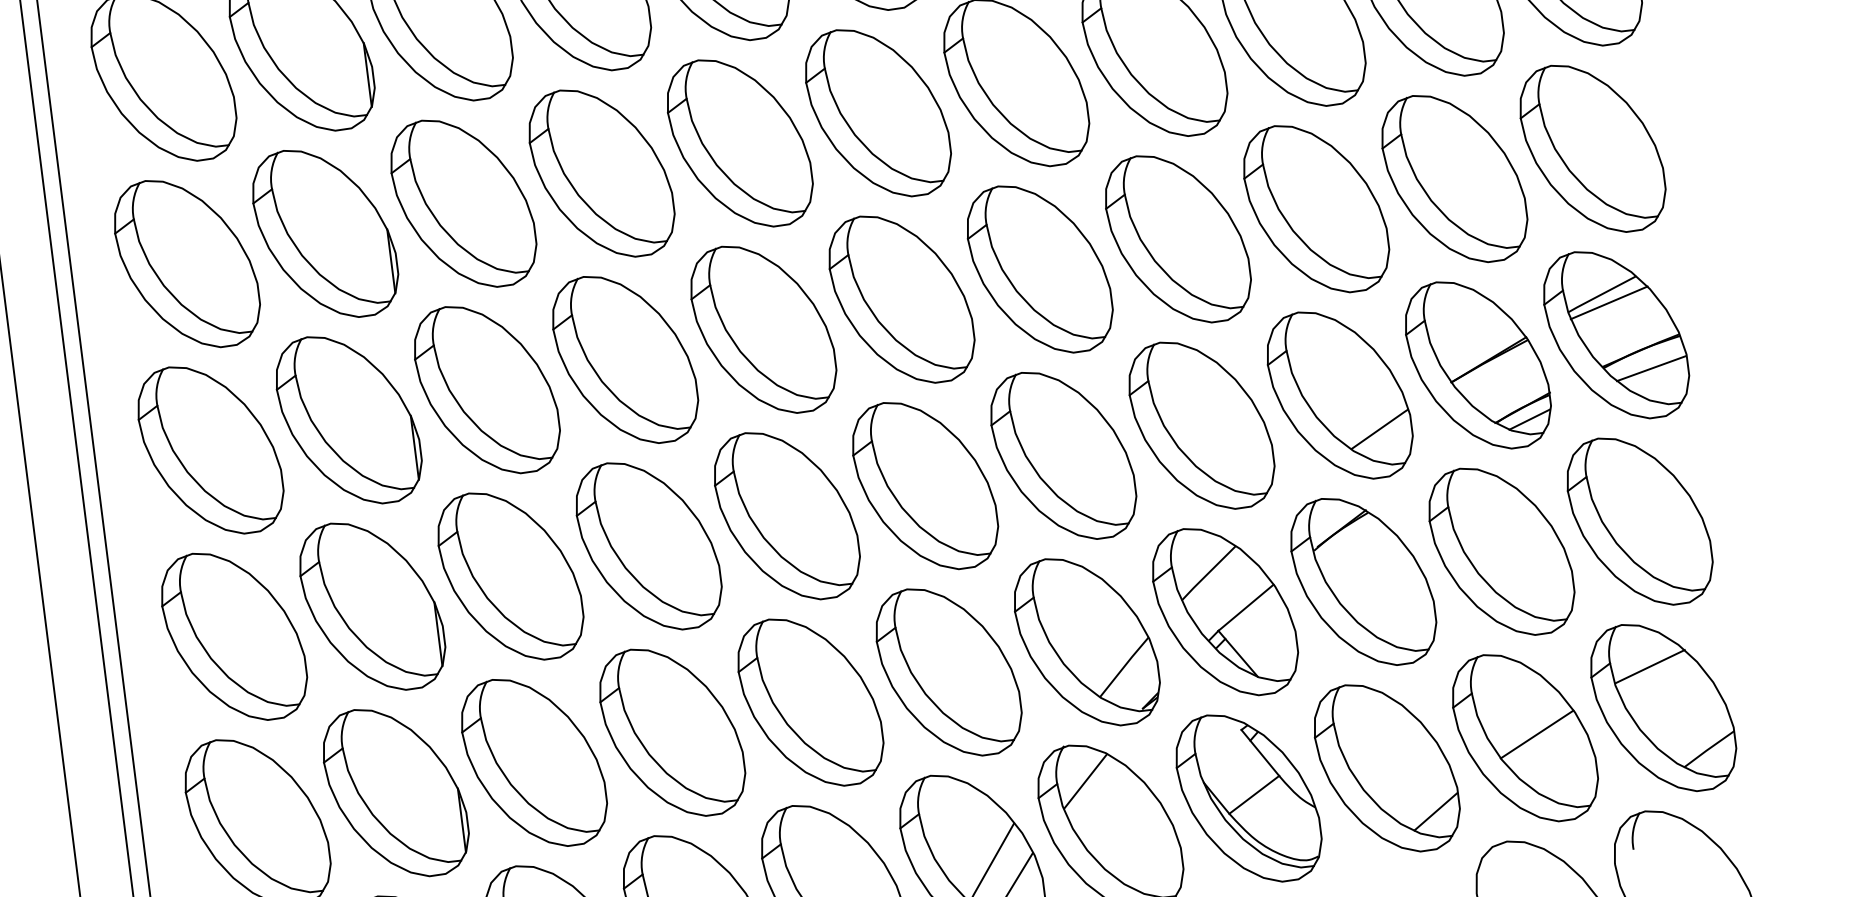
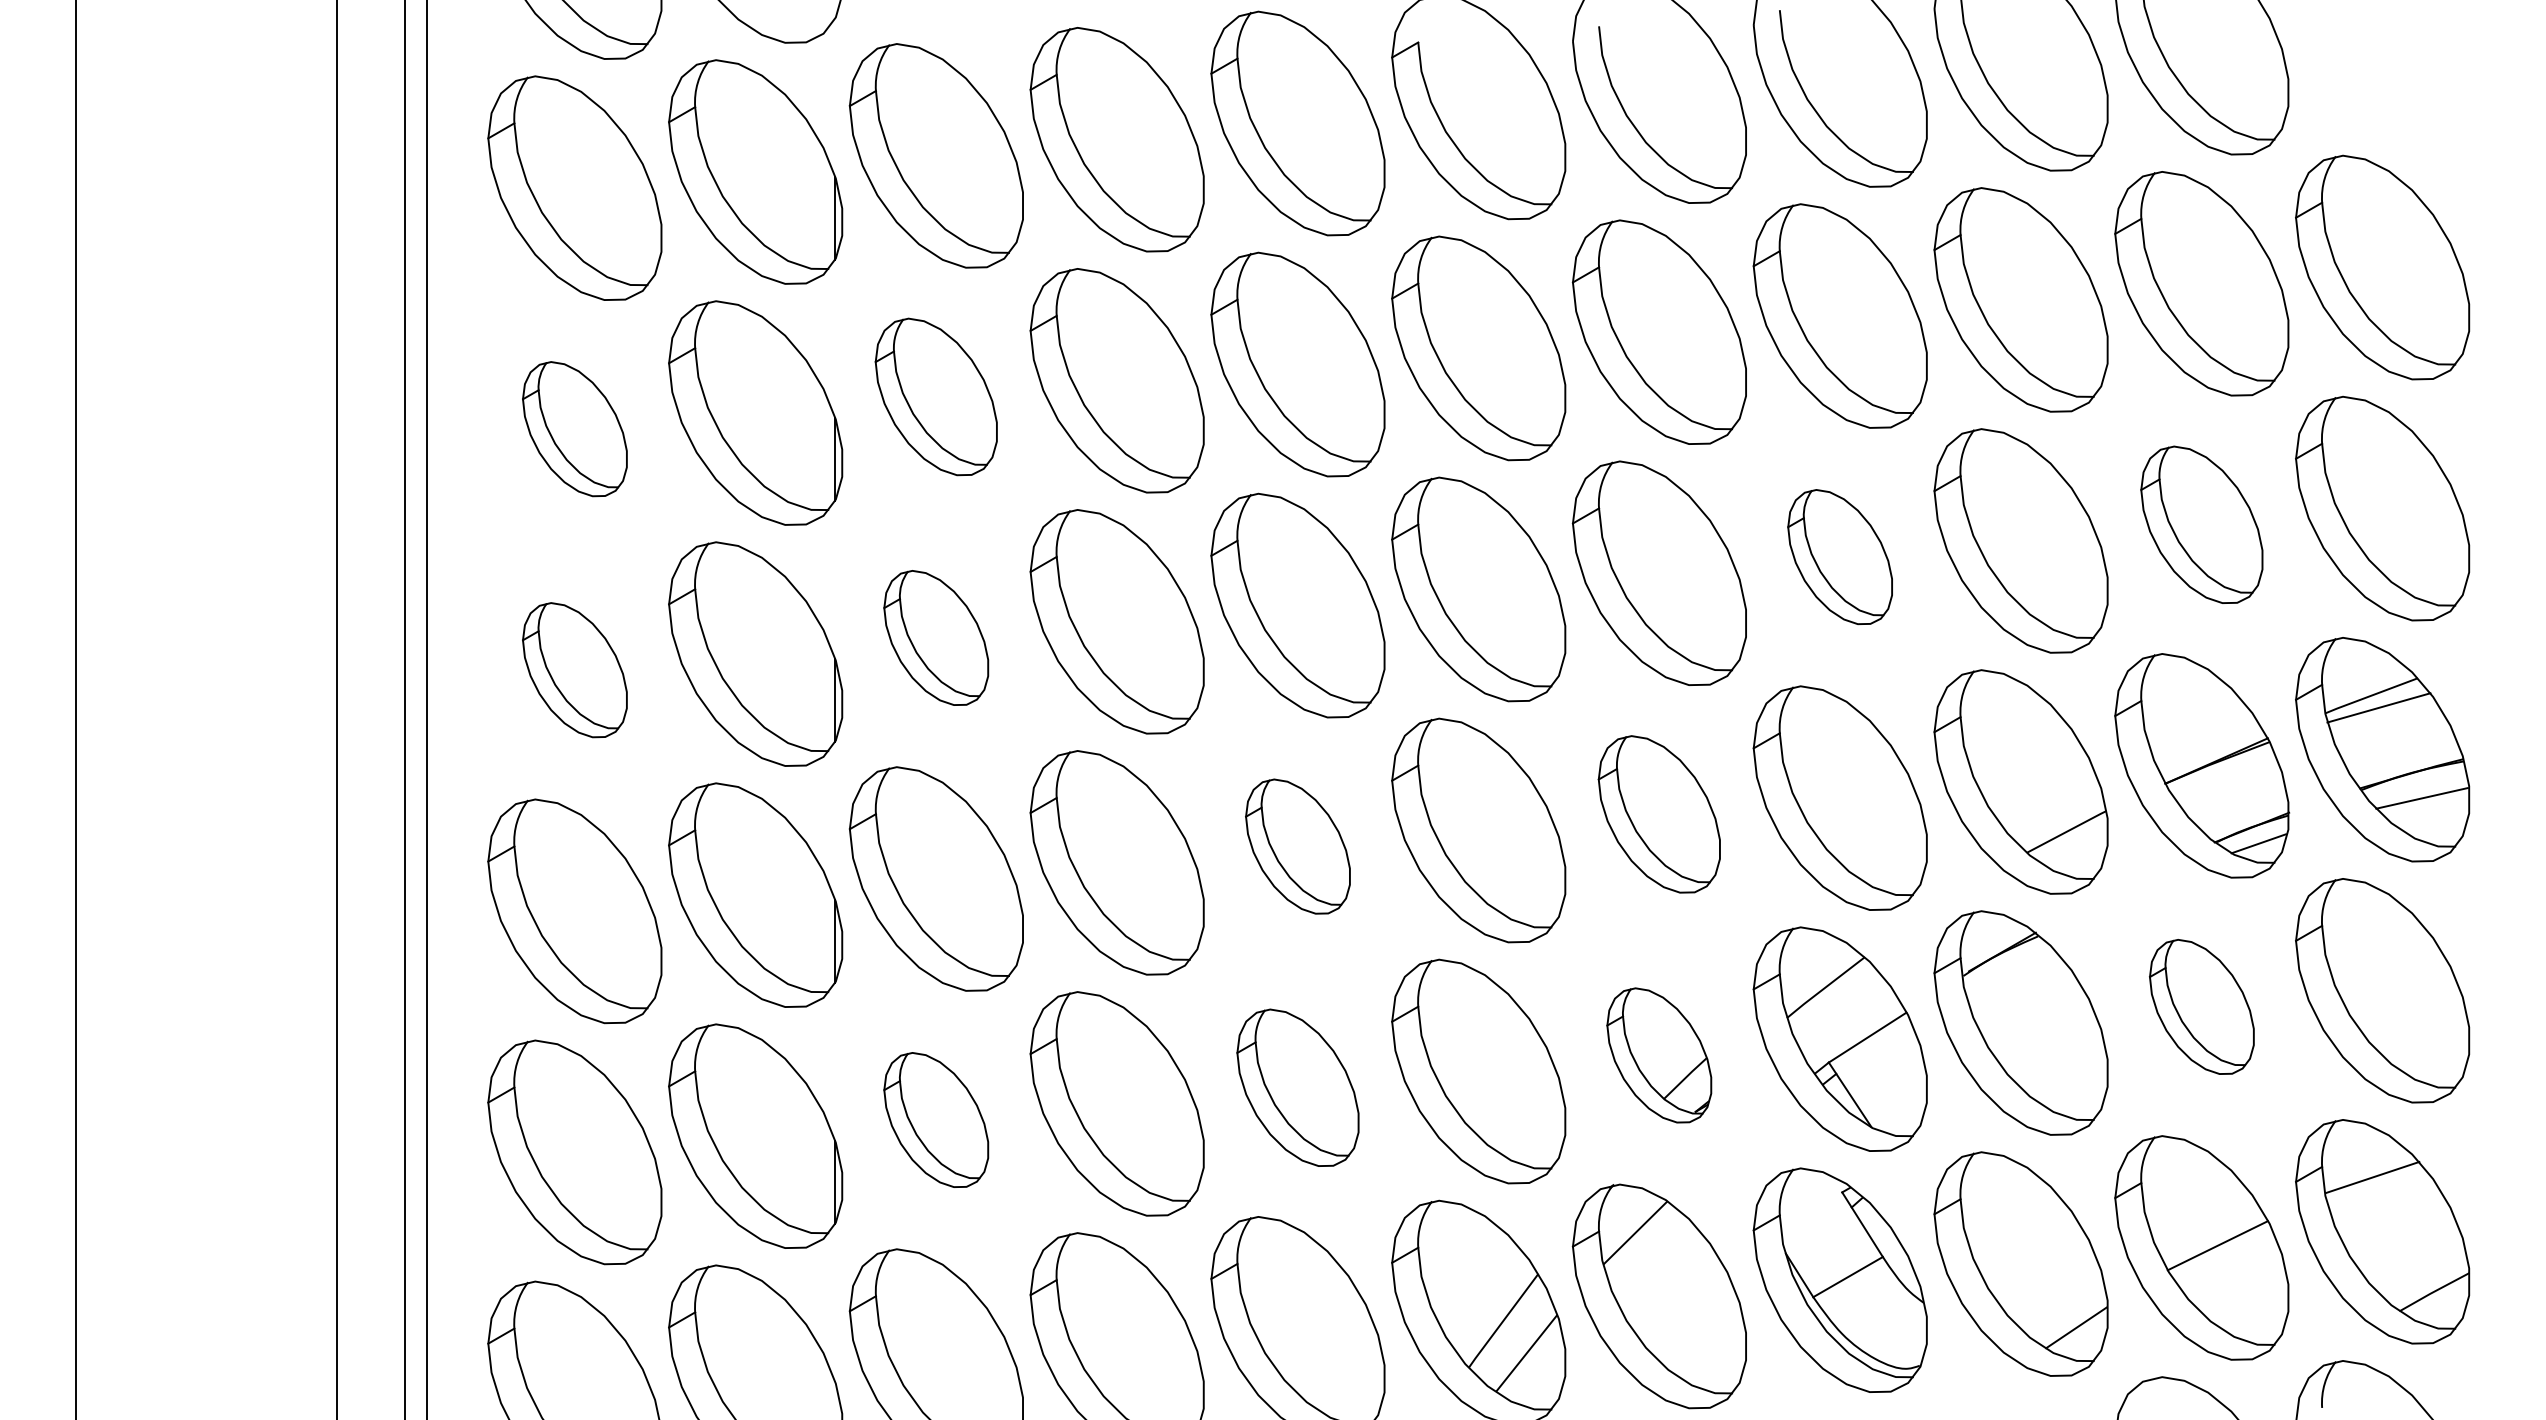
part: (1454, 178) -> (2201, 524), size x0.7
part: (462, 203) -> (935, 396), size x0.7
part: (1177, 238) -> (1839, 556), size x0.6
part: (186, 263) -> (574, 428), size x0.6
part: (486, 389) -> (935, 637), size x0.6
part: (210, 449) -> (574, 669), size x0.6
part: (1062, 455) -> (1658, 814), size x0.7
part: (786, 515) -> (1297, 846), size x0.6
part: (1501, 551) -> (2201, 1006), size x0.6
part: (1086, 642) -> (1658, 1055), size x0.6
part: (810, 702) -> (1297, 1087), size x0.7
part: (533, 762) -> (935, 1119), size x0.6

